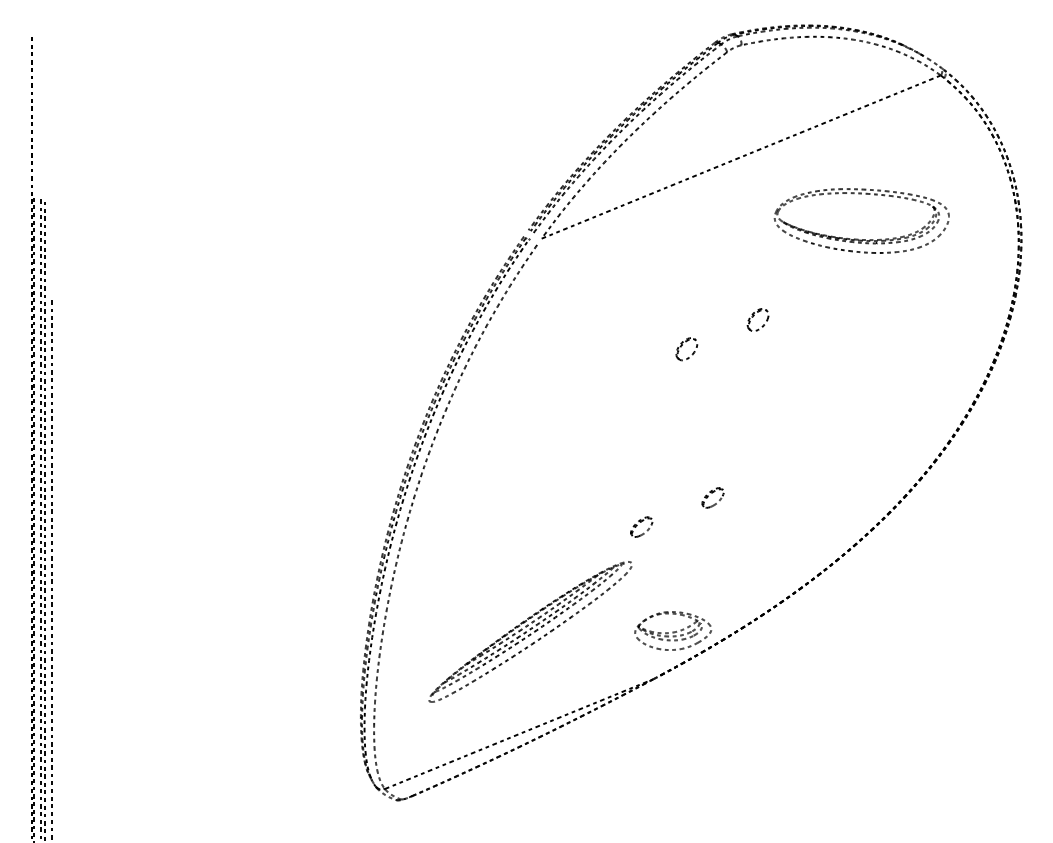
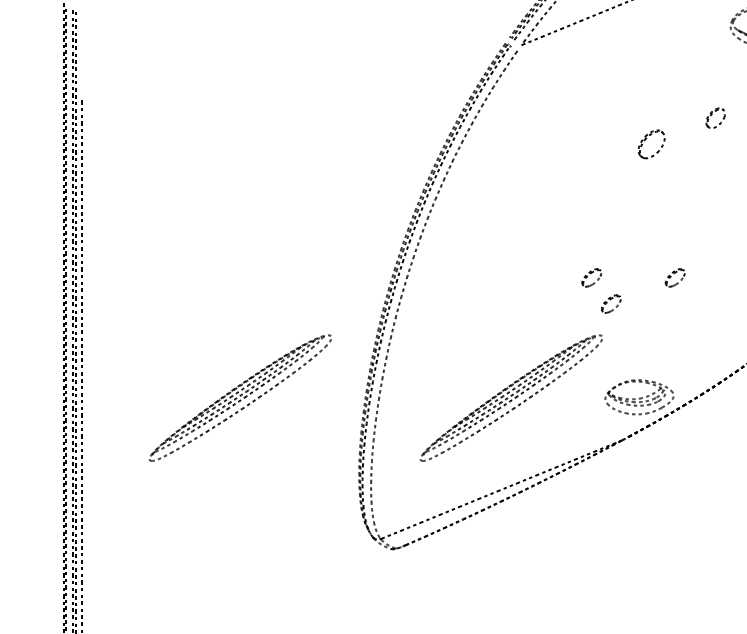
part: (686, 349) -> (651, 144), size x1.4
part: (619, 497) -> (591, 277), added
part: (228, 631) -> (240, 397), added

